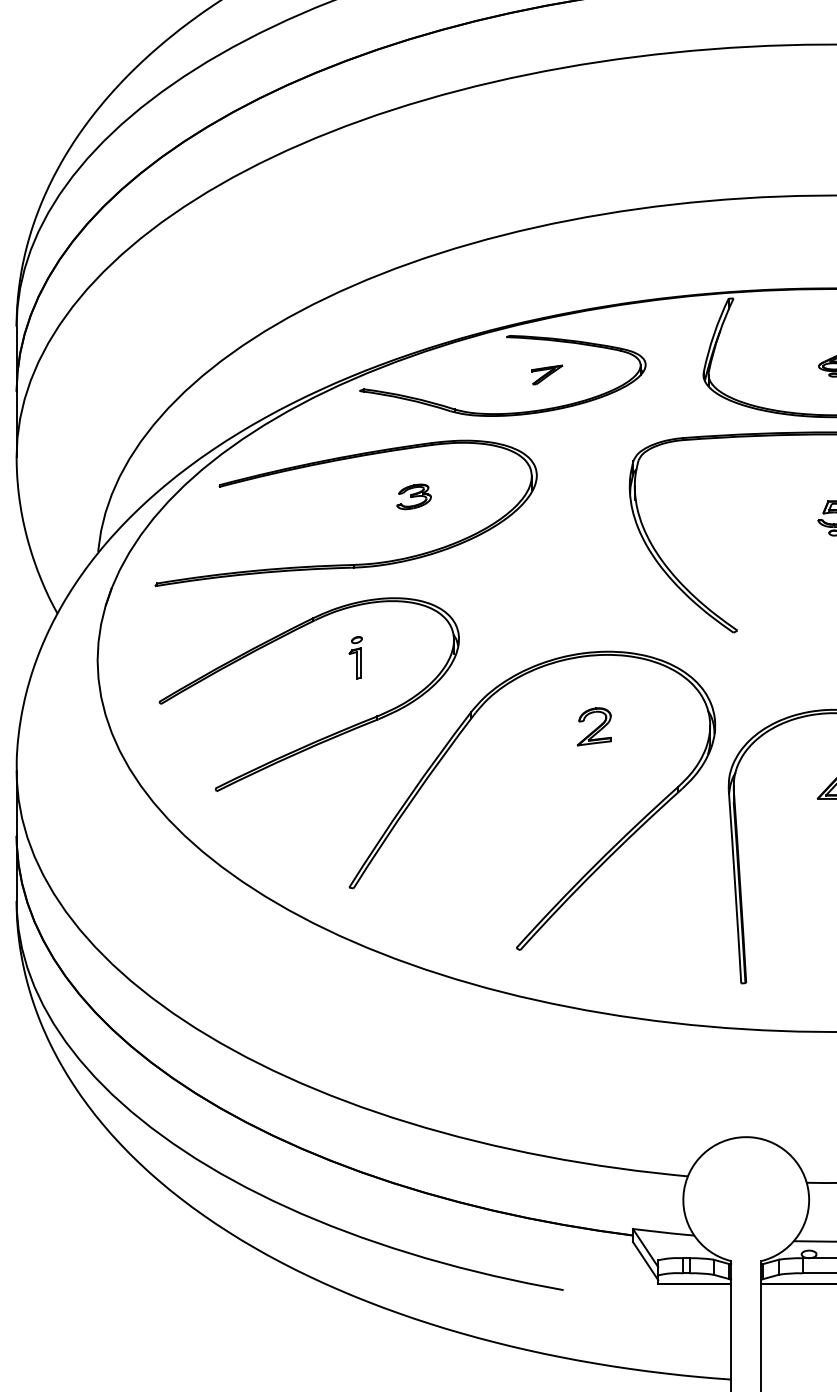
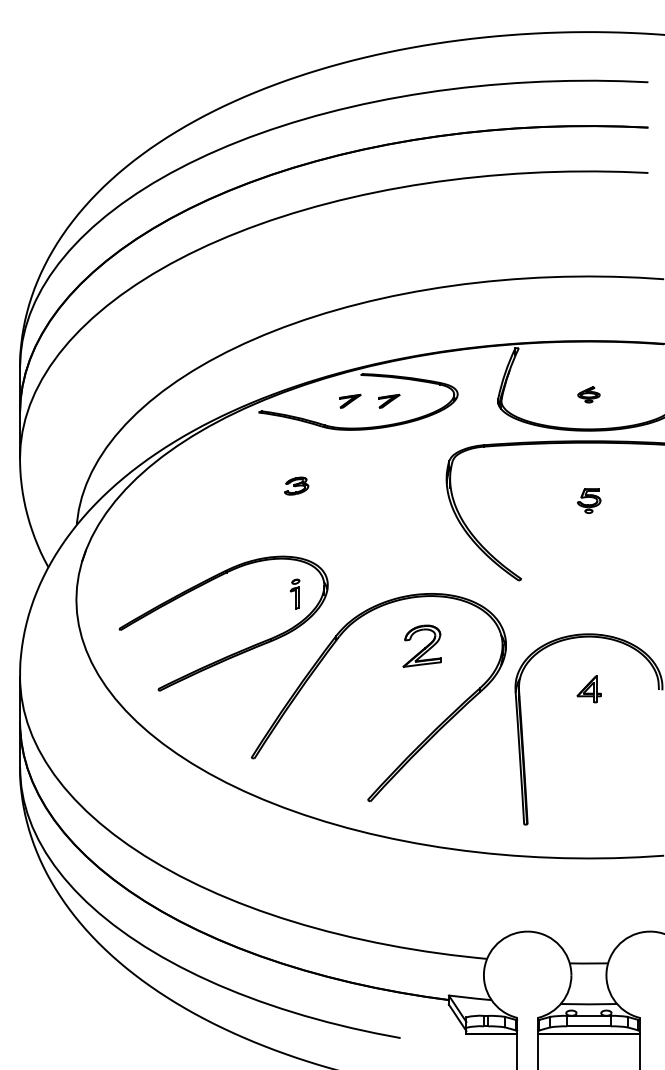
part: (491, 373) -> (350, 400), added
part: (344, 563) -> (248, 532), removed
part: (355, 656) -> (294, 593), moved
part: (593, 725) -> (421, 645), size x1.6

